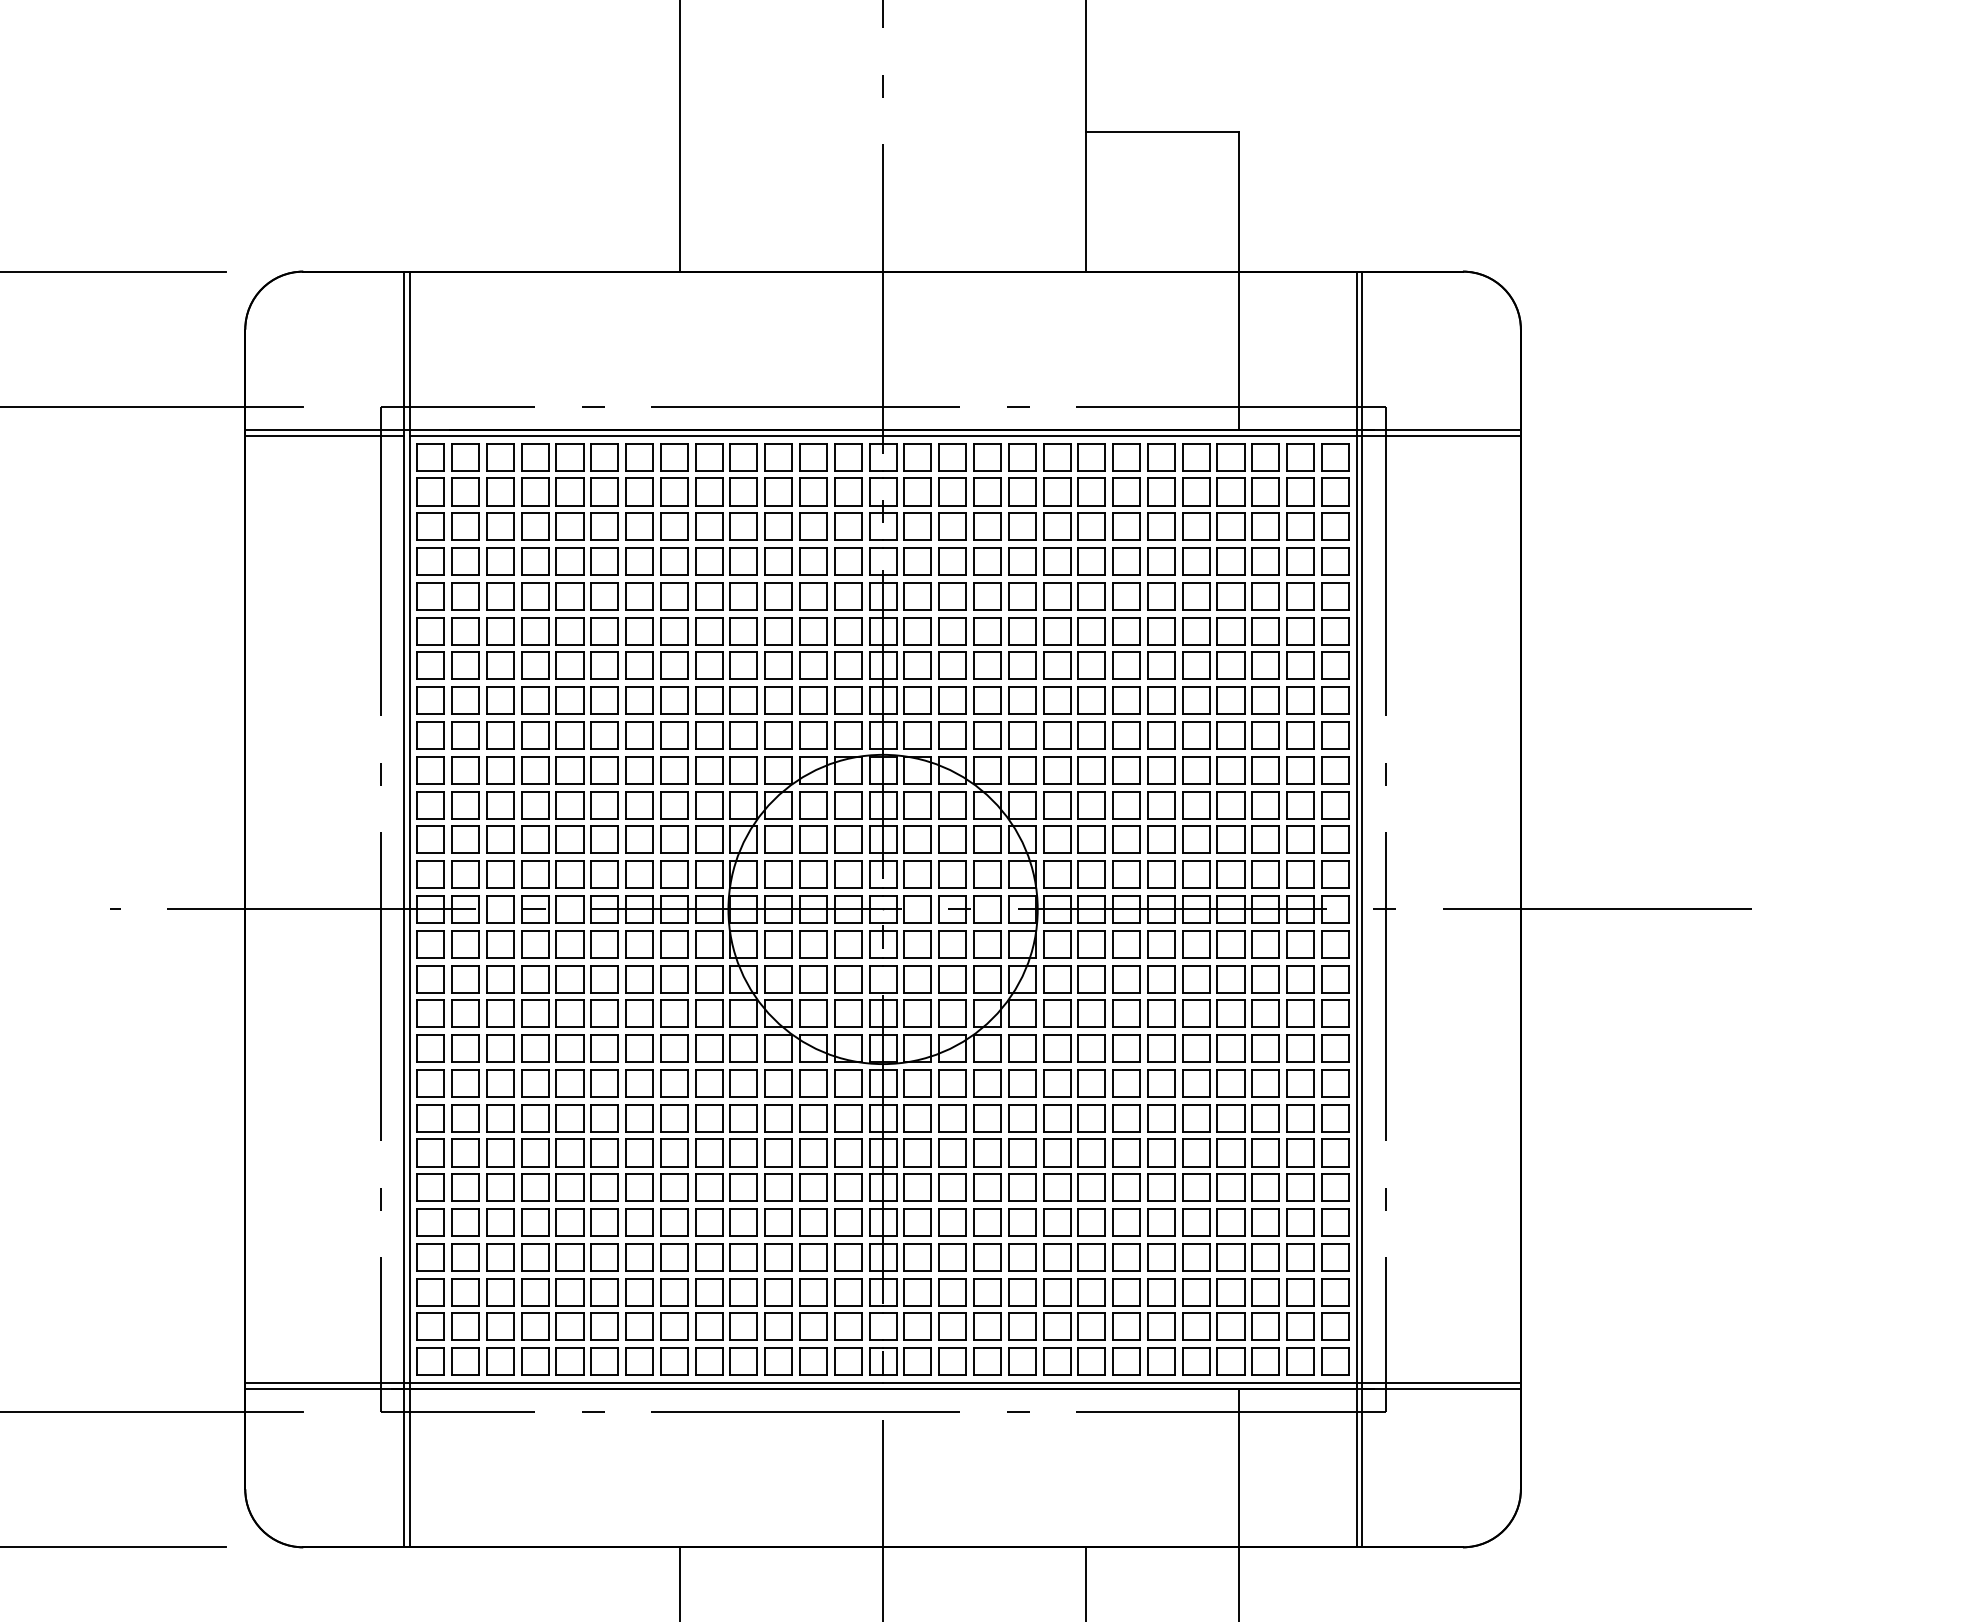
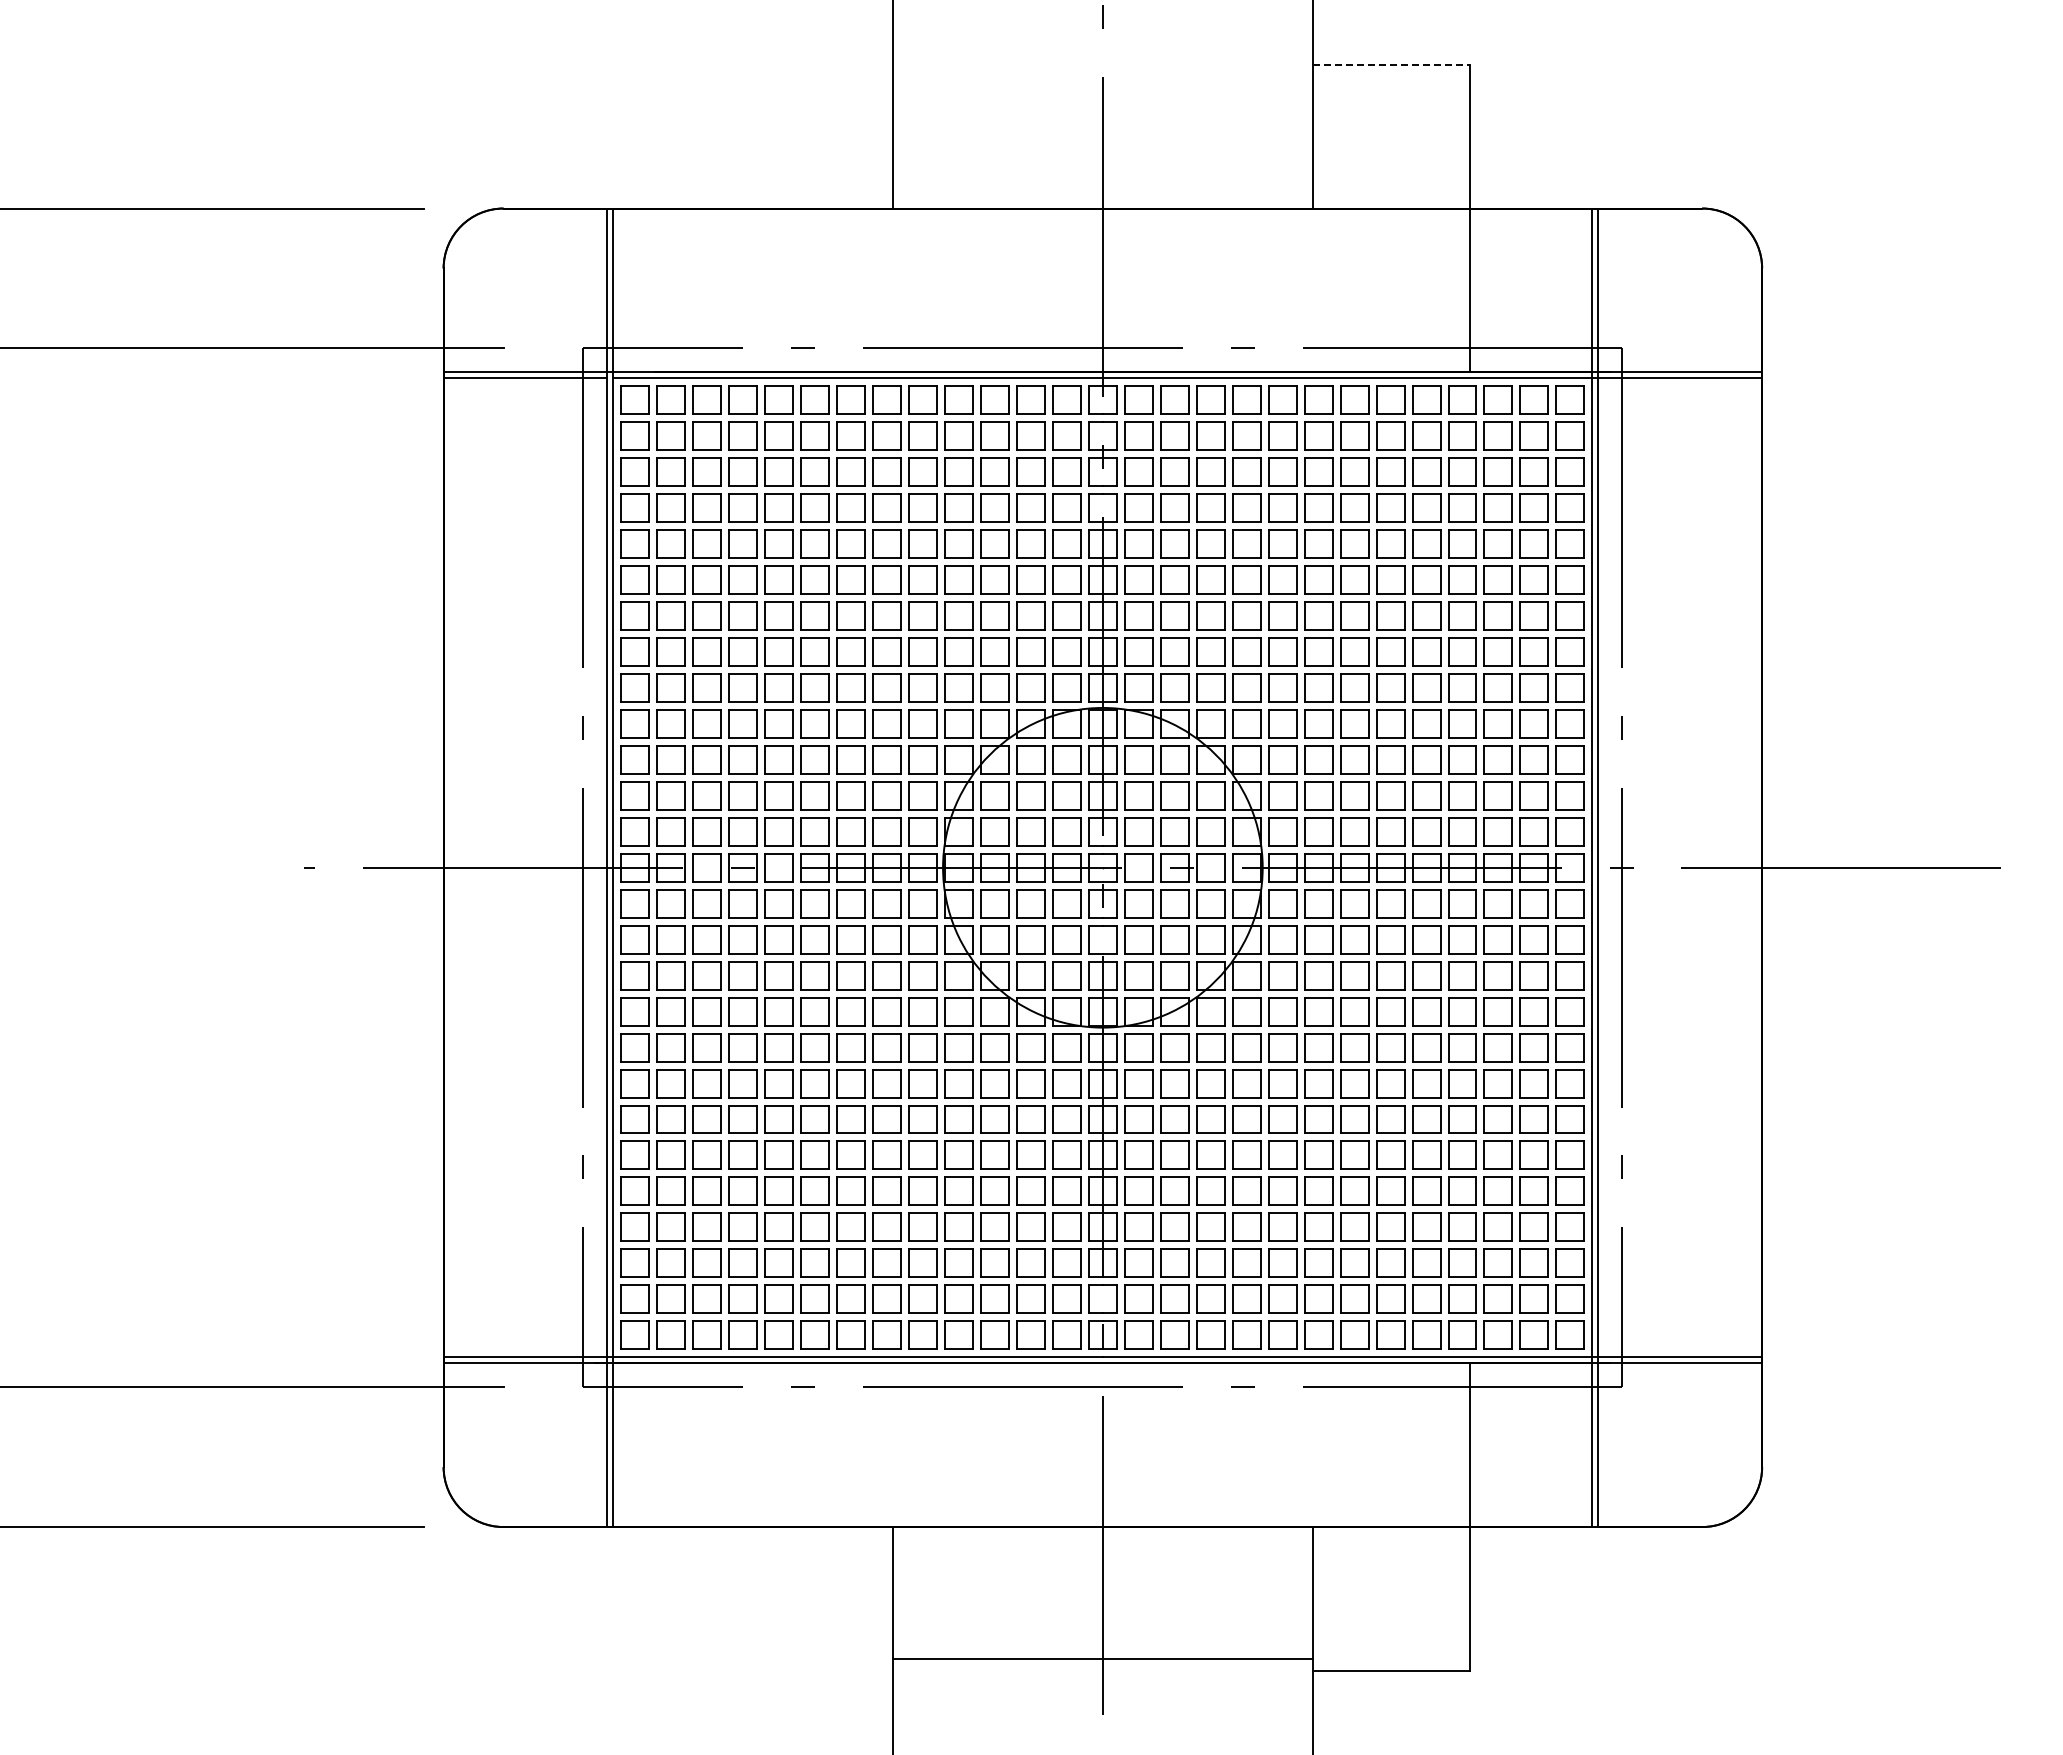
line: (1162, 132) -> (1391, 64), solid -> dashed

